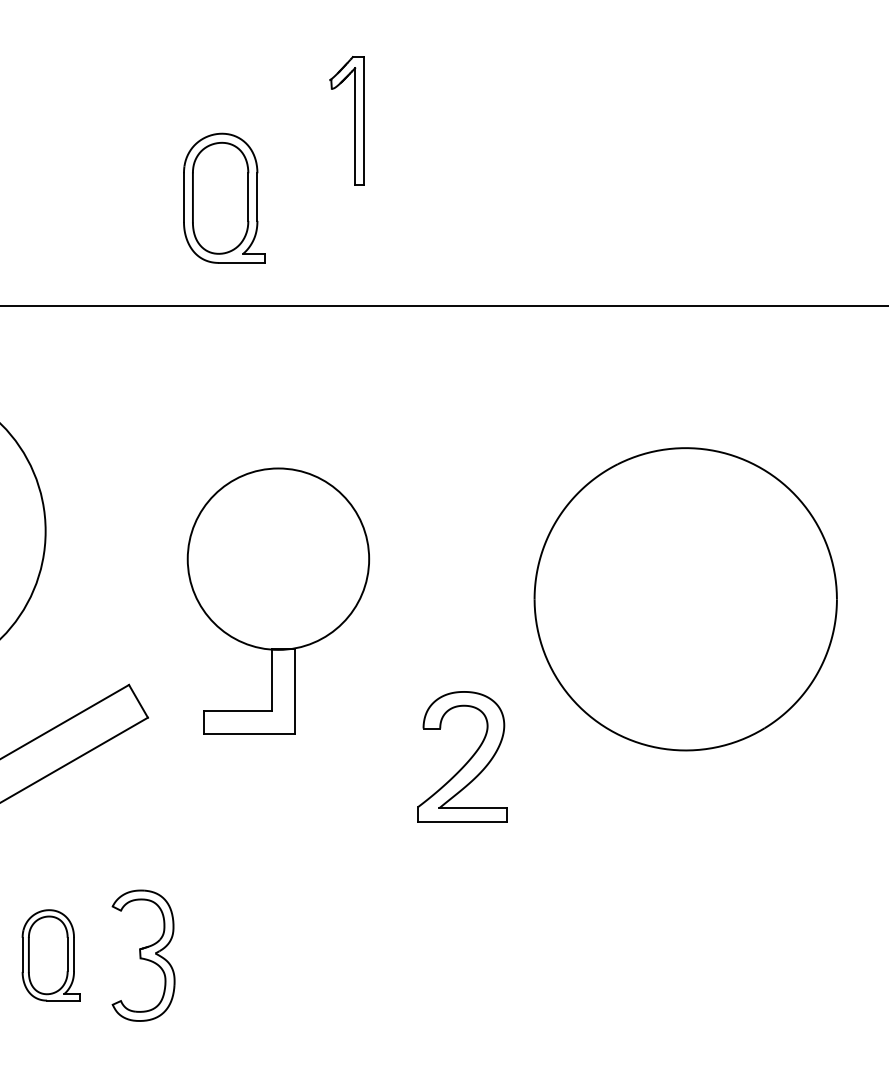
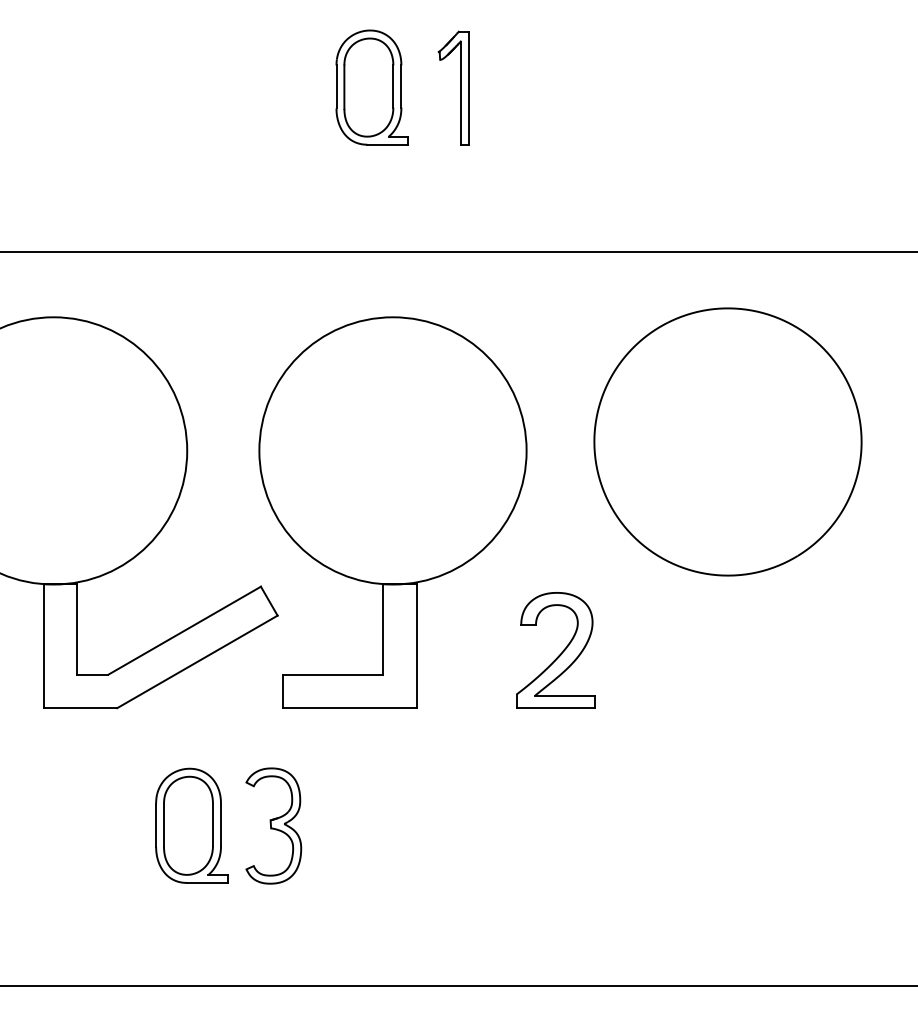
part: (223, 198) -> (371, 87), moved
part: (685, 598) -> (727, 441), moved
part: (277, 600) -> (392, 512), size x1.67
part: (50, 955) -> (191, 825), size x1.43

